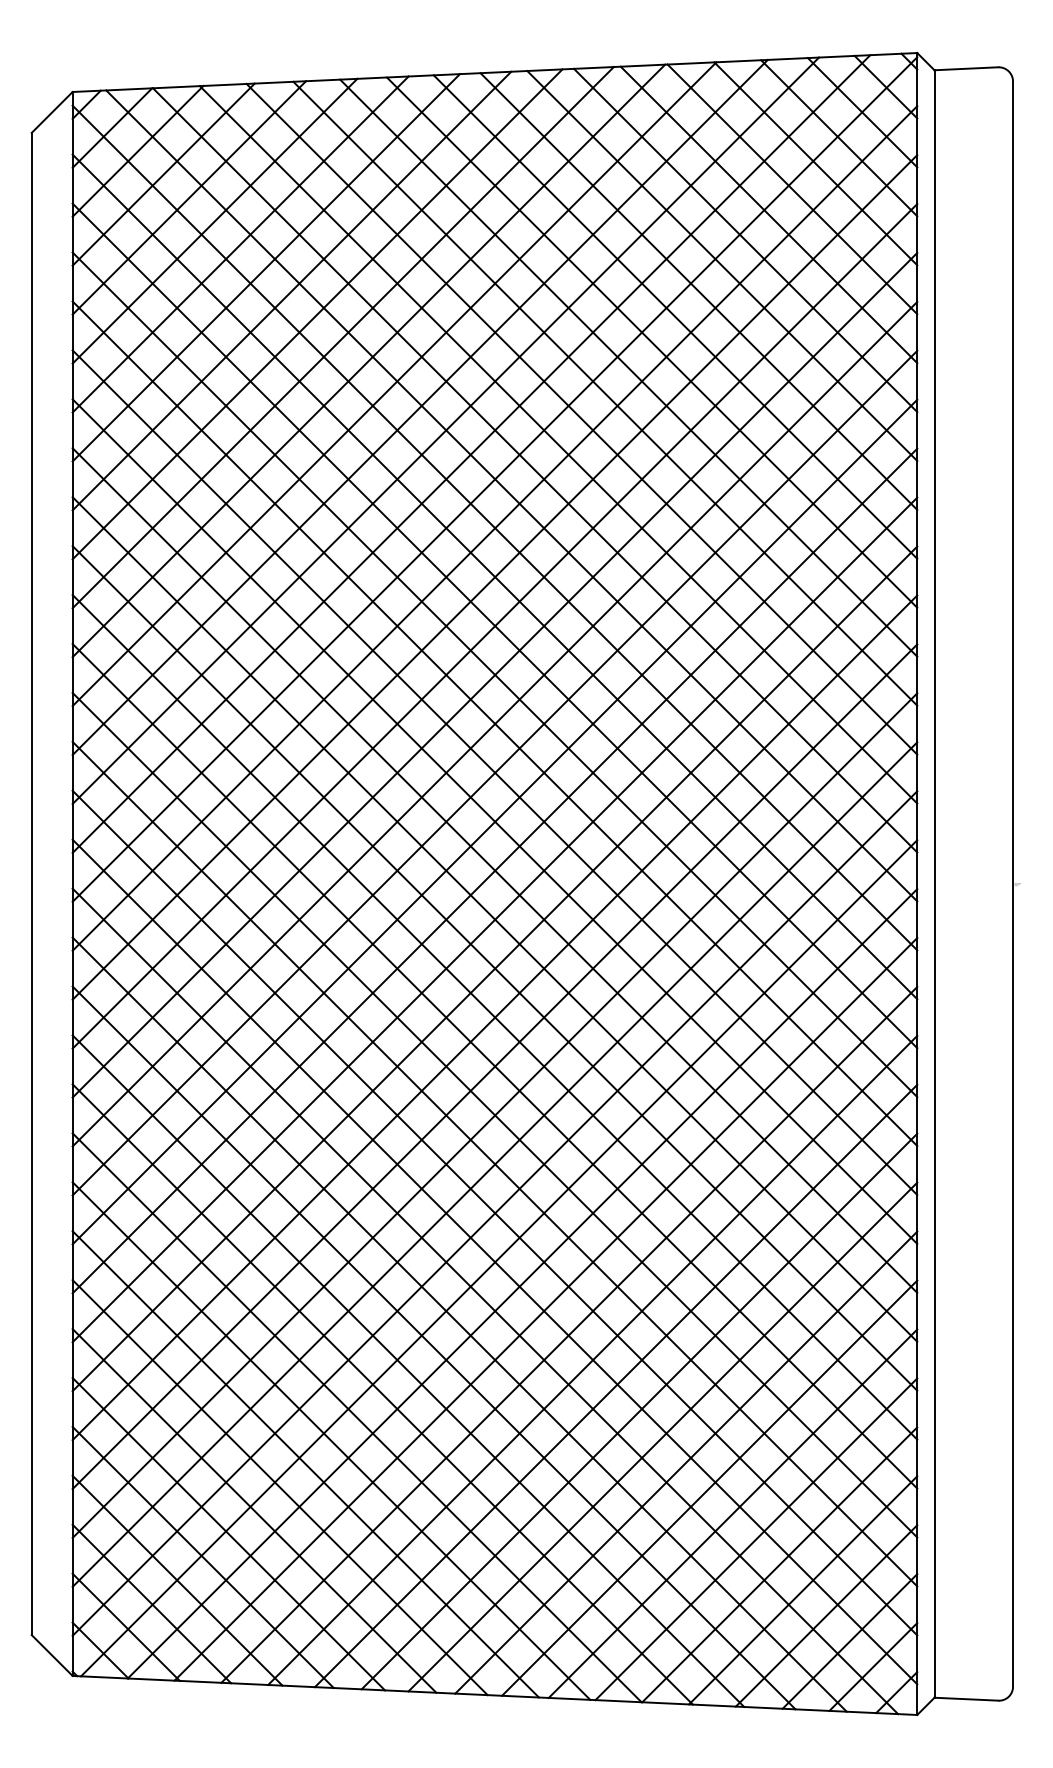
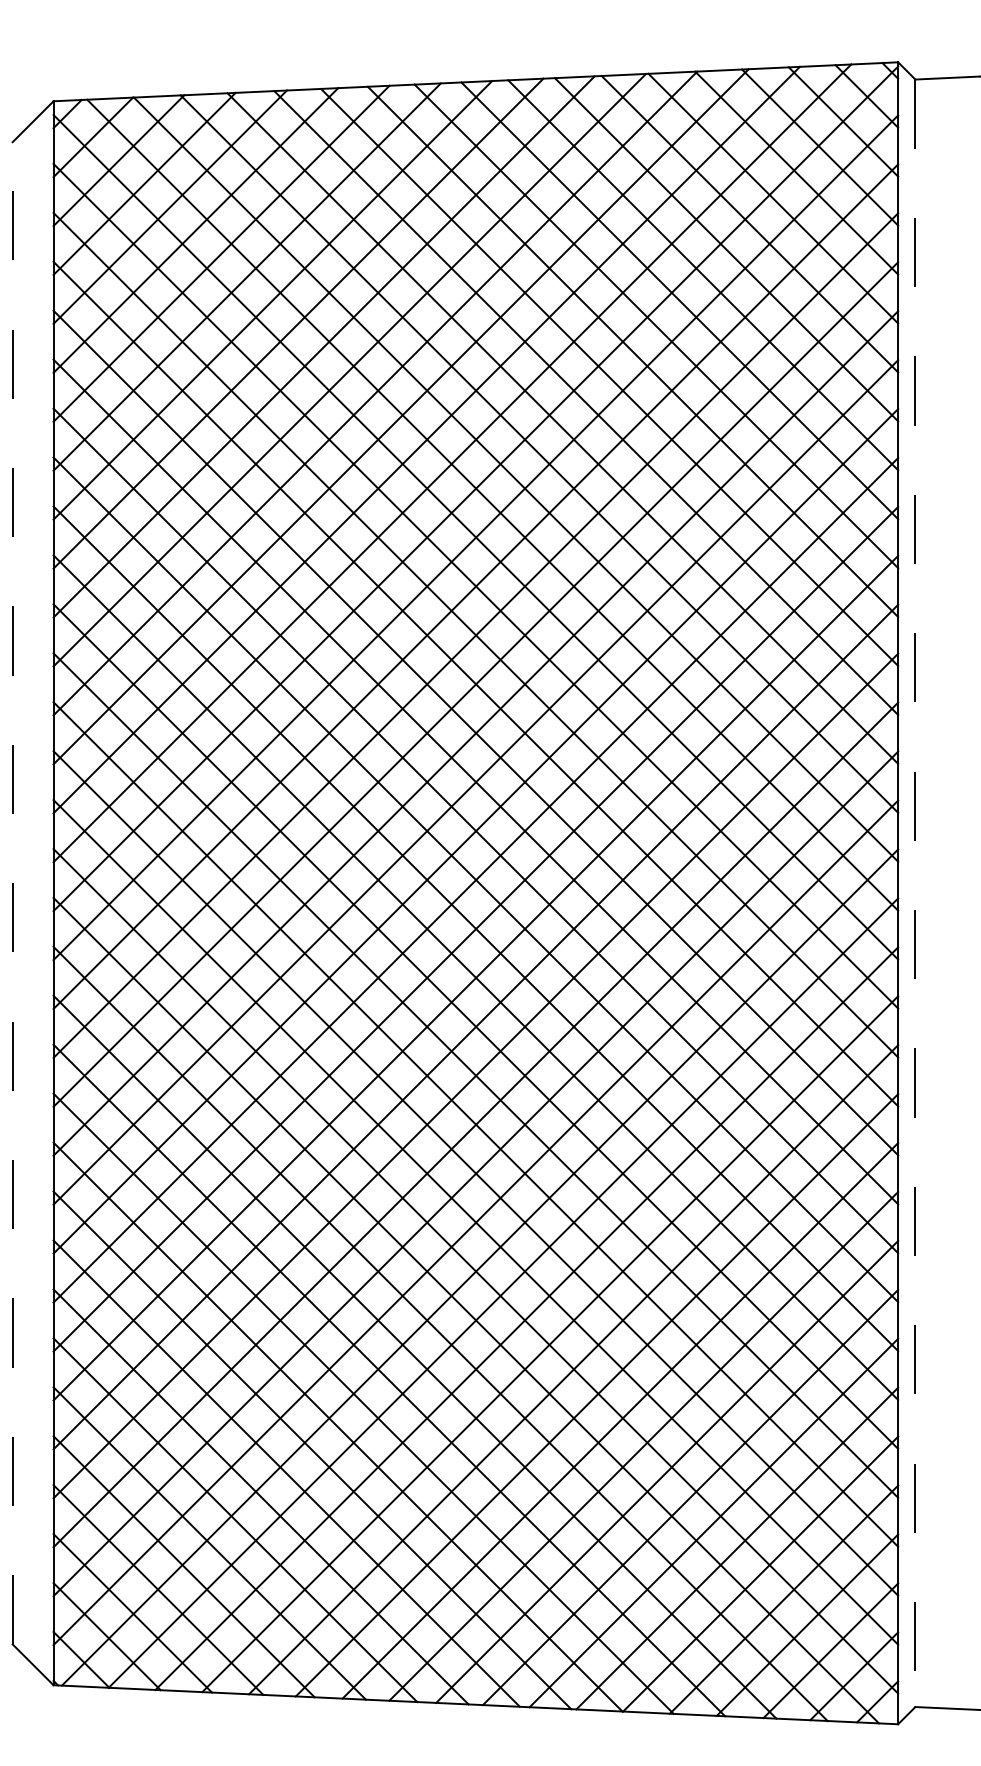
line: (31, 883) -> (12, 892), solid -> dashed
line: (934, 884) -> (915, 893), solid -> dashed

